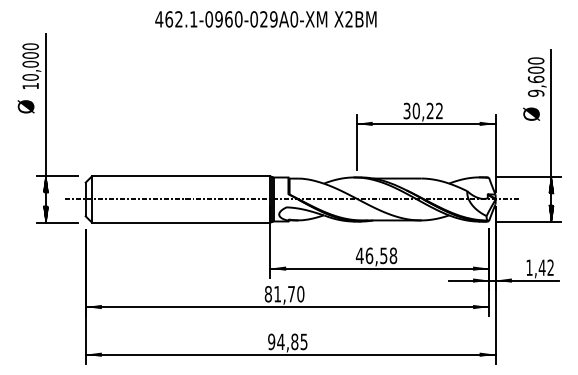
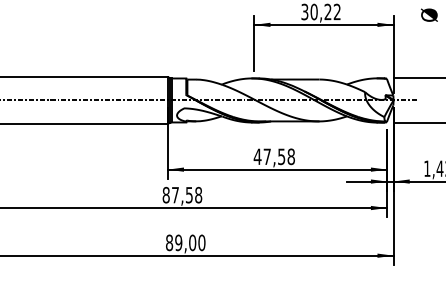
text: (369, 255) -> (267, 156), 46,58 -> 47,58
text: (289, 294) -> (187, 195), 81,70 -> 87,58
text: (287, 341) -> (185, 242), 94,85 -> 89,00

